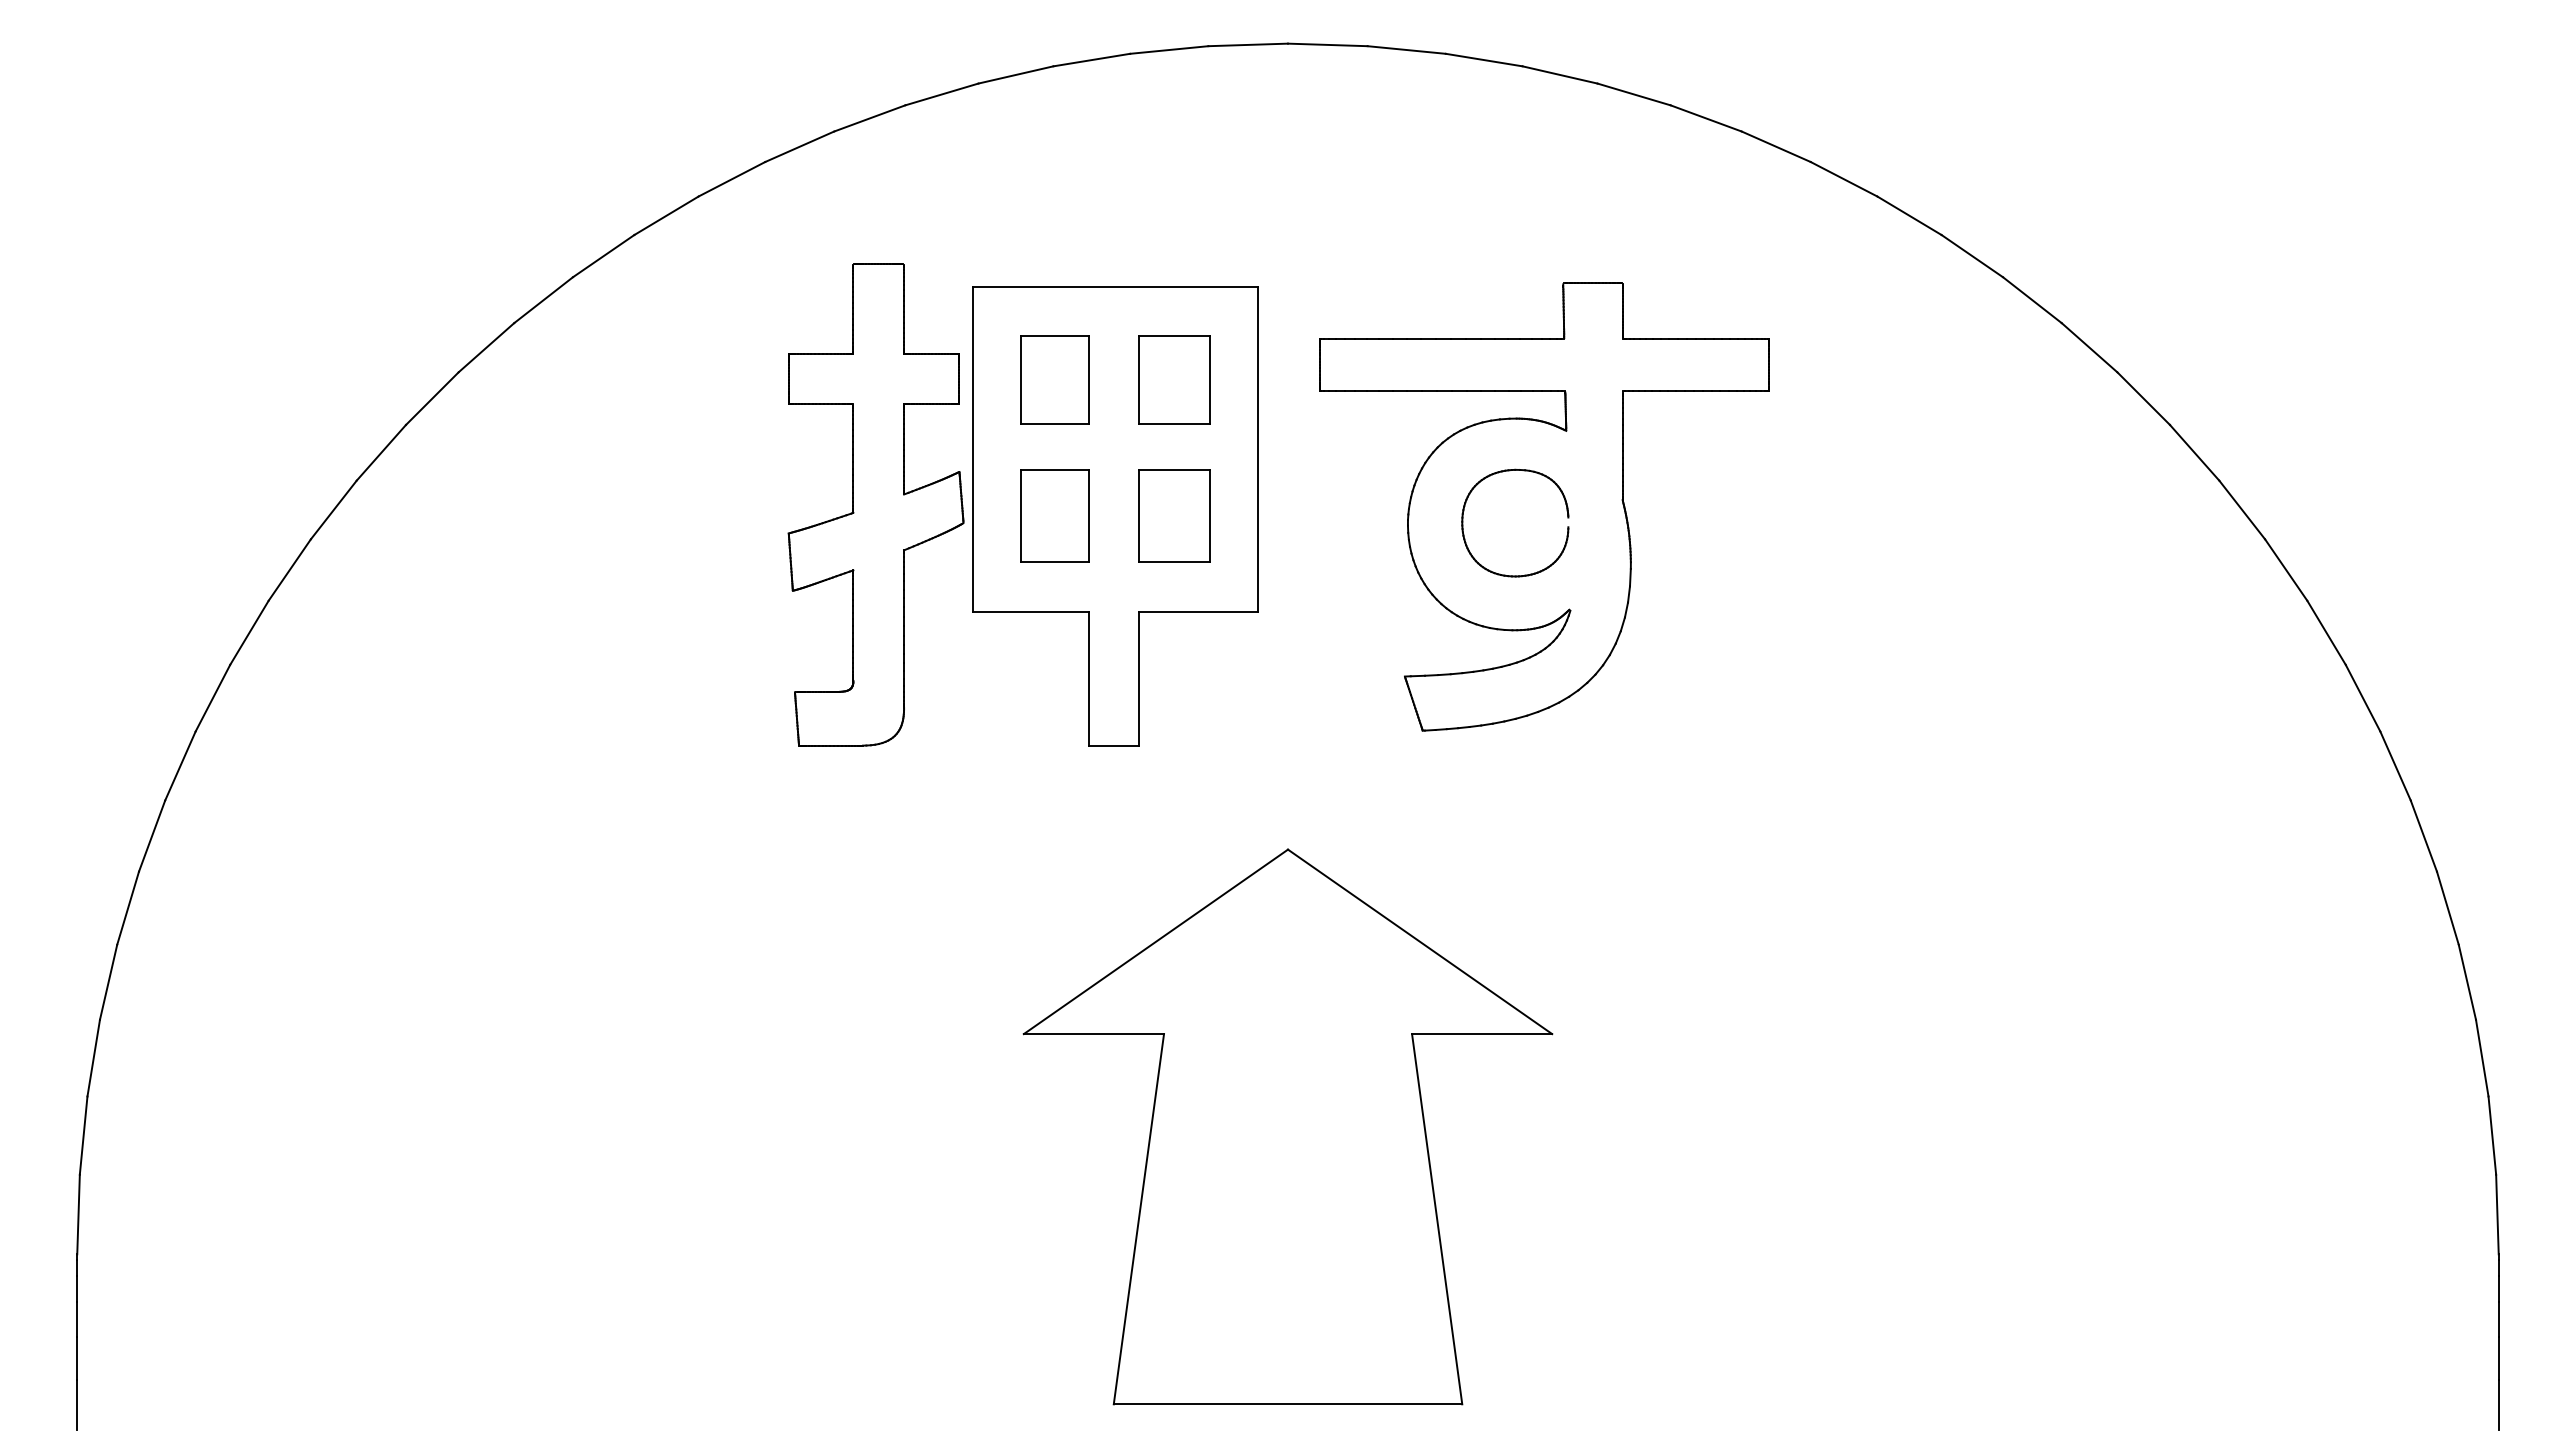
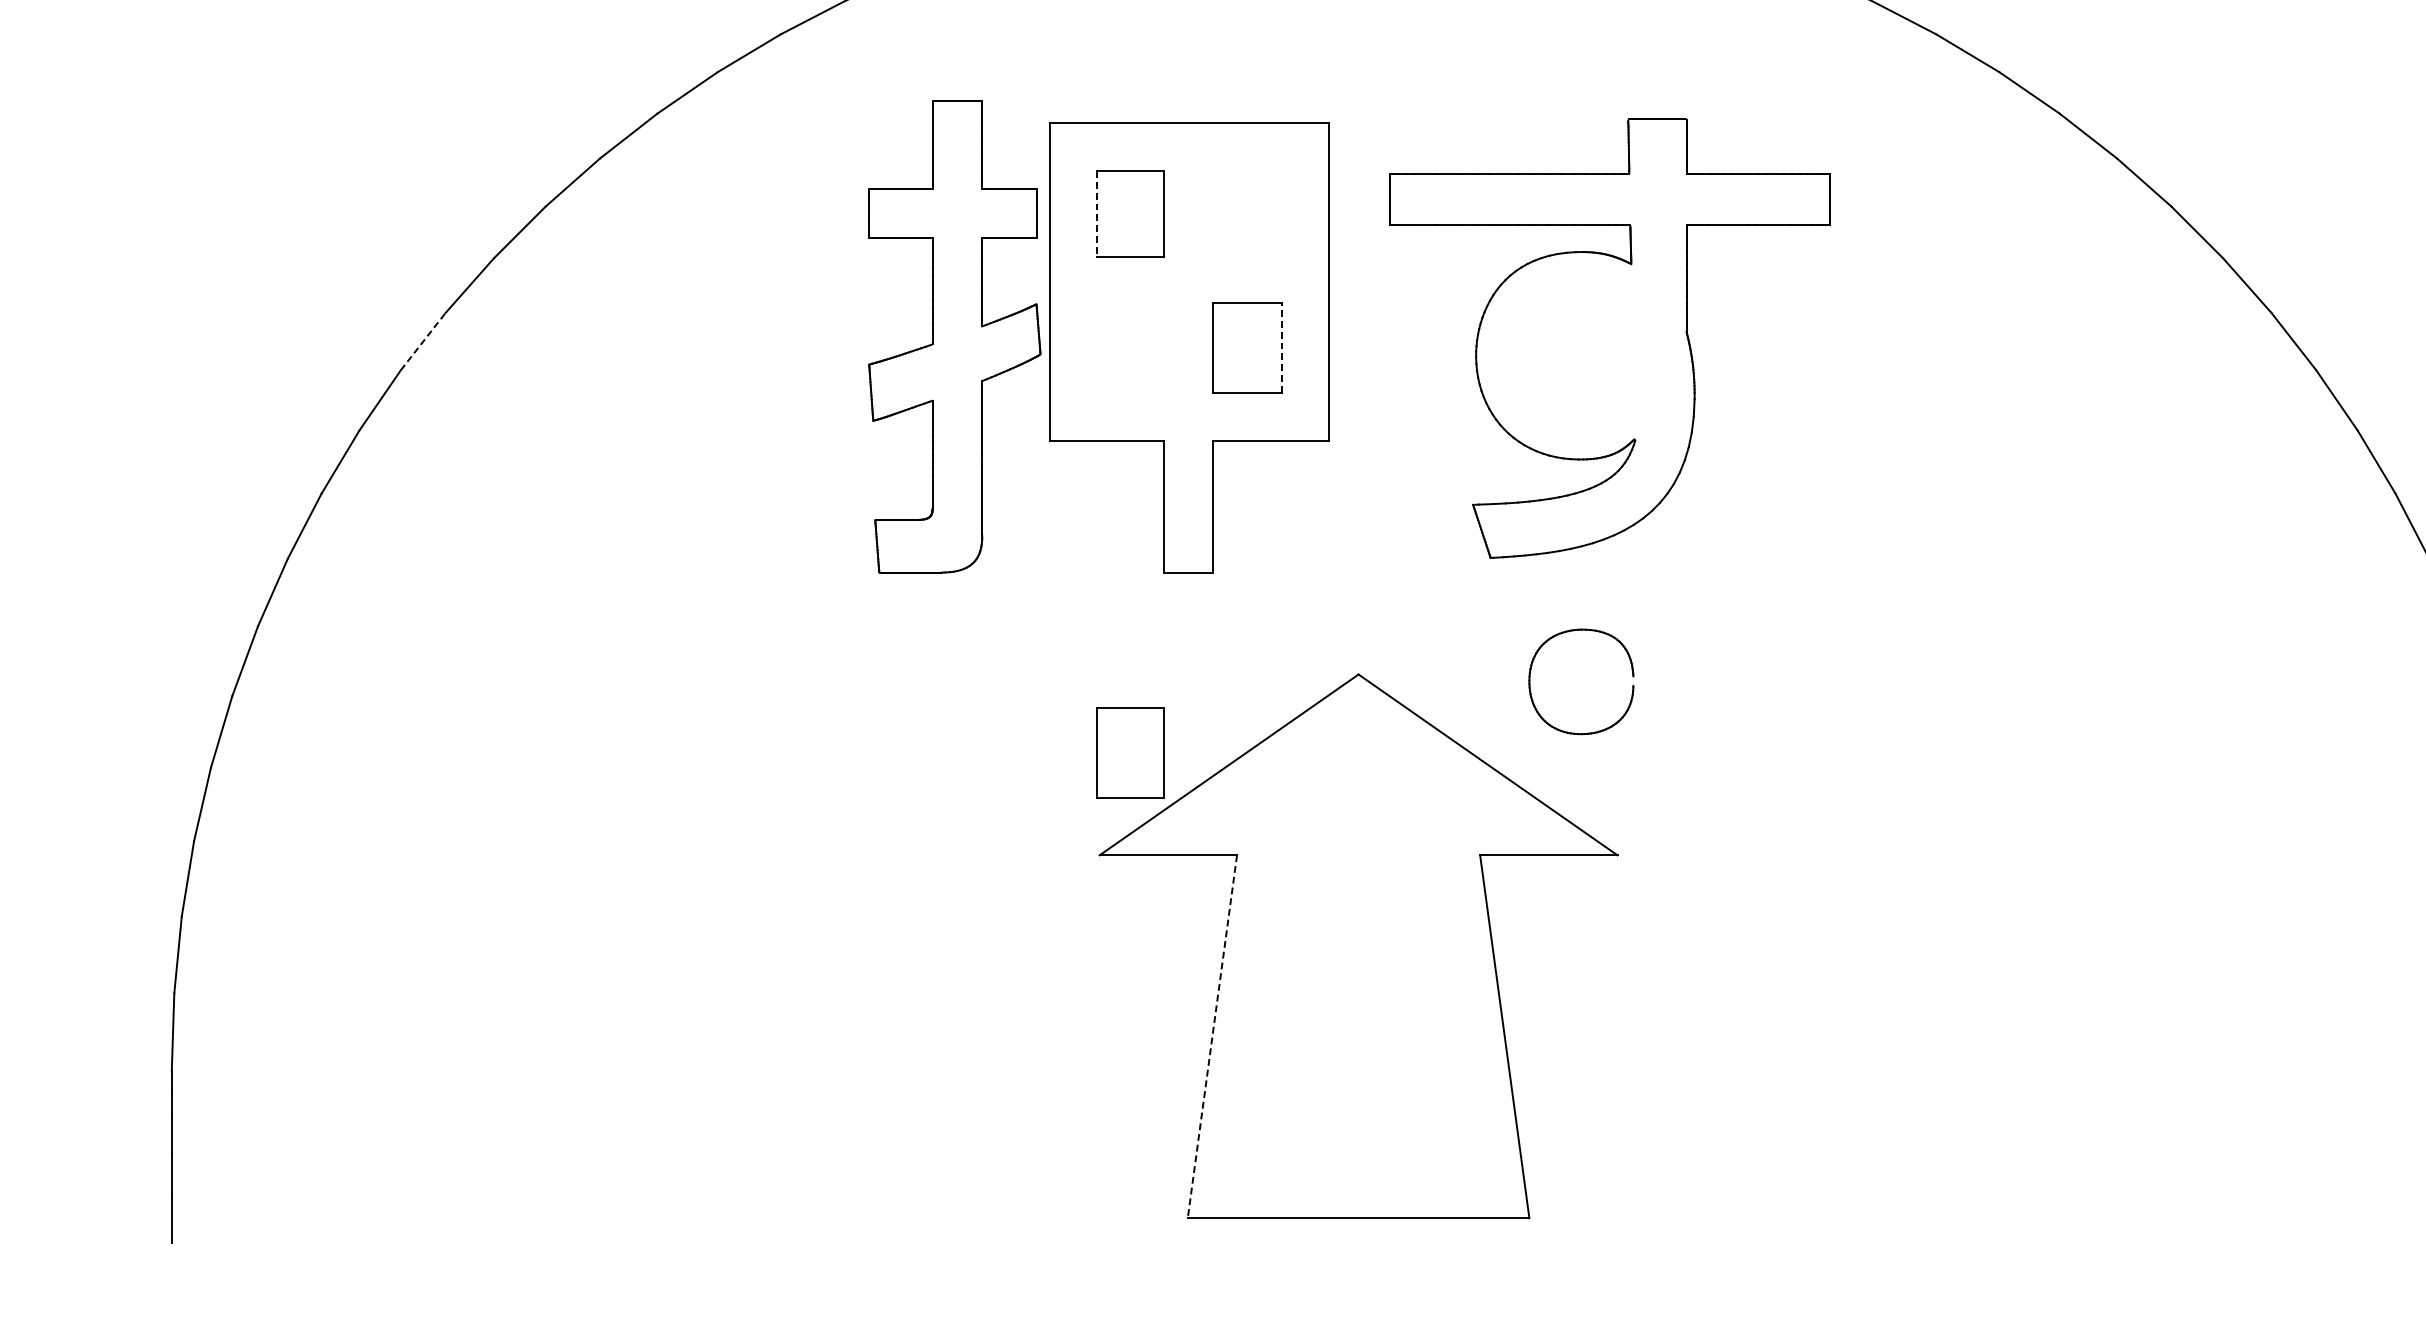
line: (1020, 379) -> (1096, 213), solid -> dashed
part: (1174, 379) -> (1247, 213), removed
part: (1509, 471) -> (1575, 631), moved
line: (334, 509) -> (423, 341), solid -> dashed
part: (1054, 515) -> (1129, 751), moved
line: (1209, 516) -> (1281, 347), solid -> dashed
line: (1138, 1219) -> (1212, 1037), solid -> dashed

